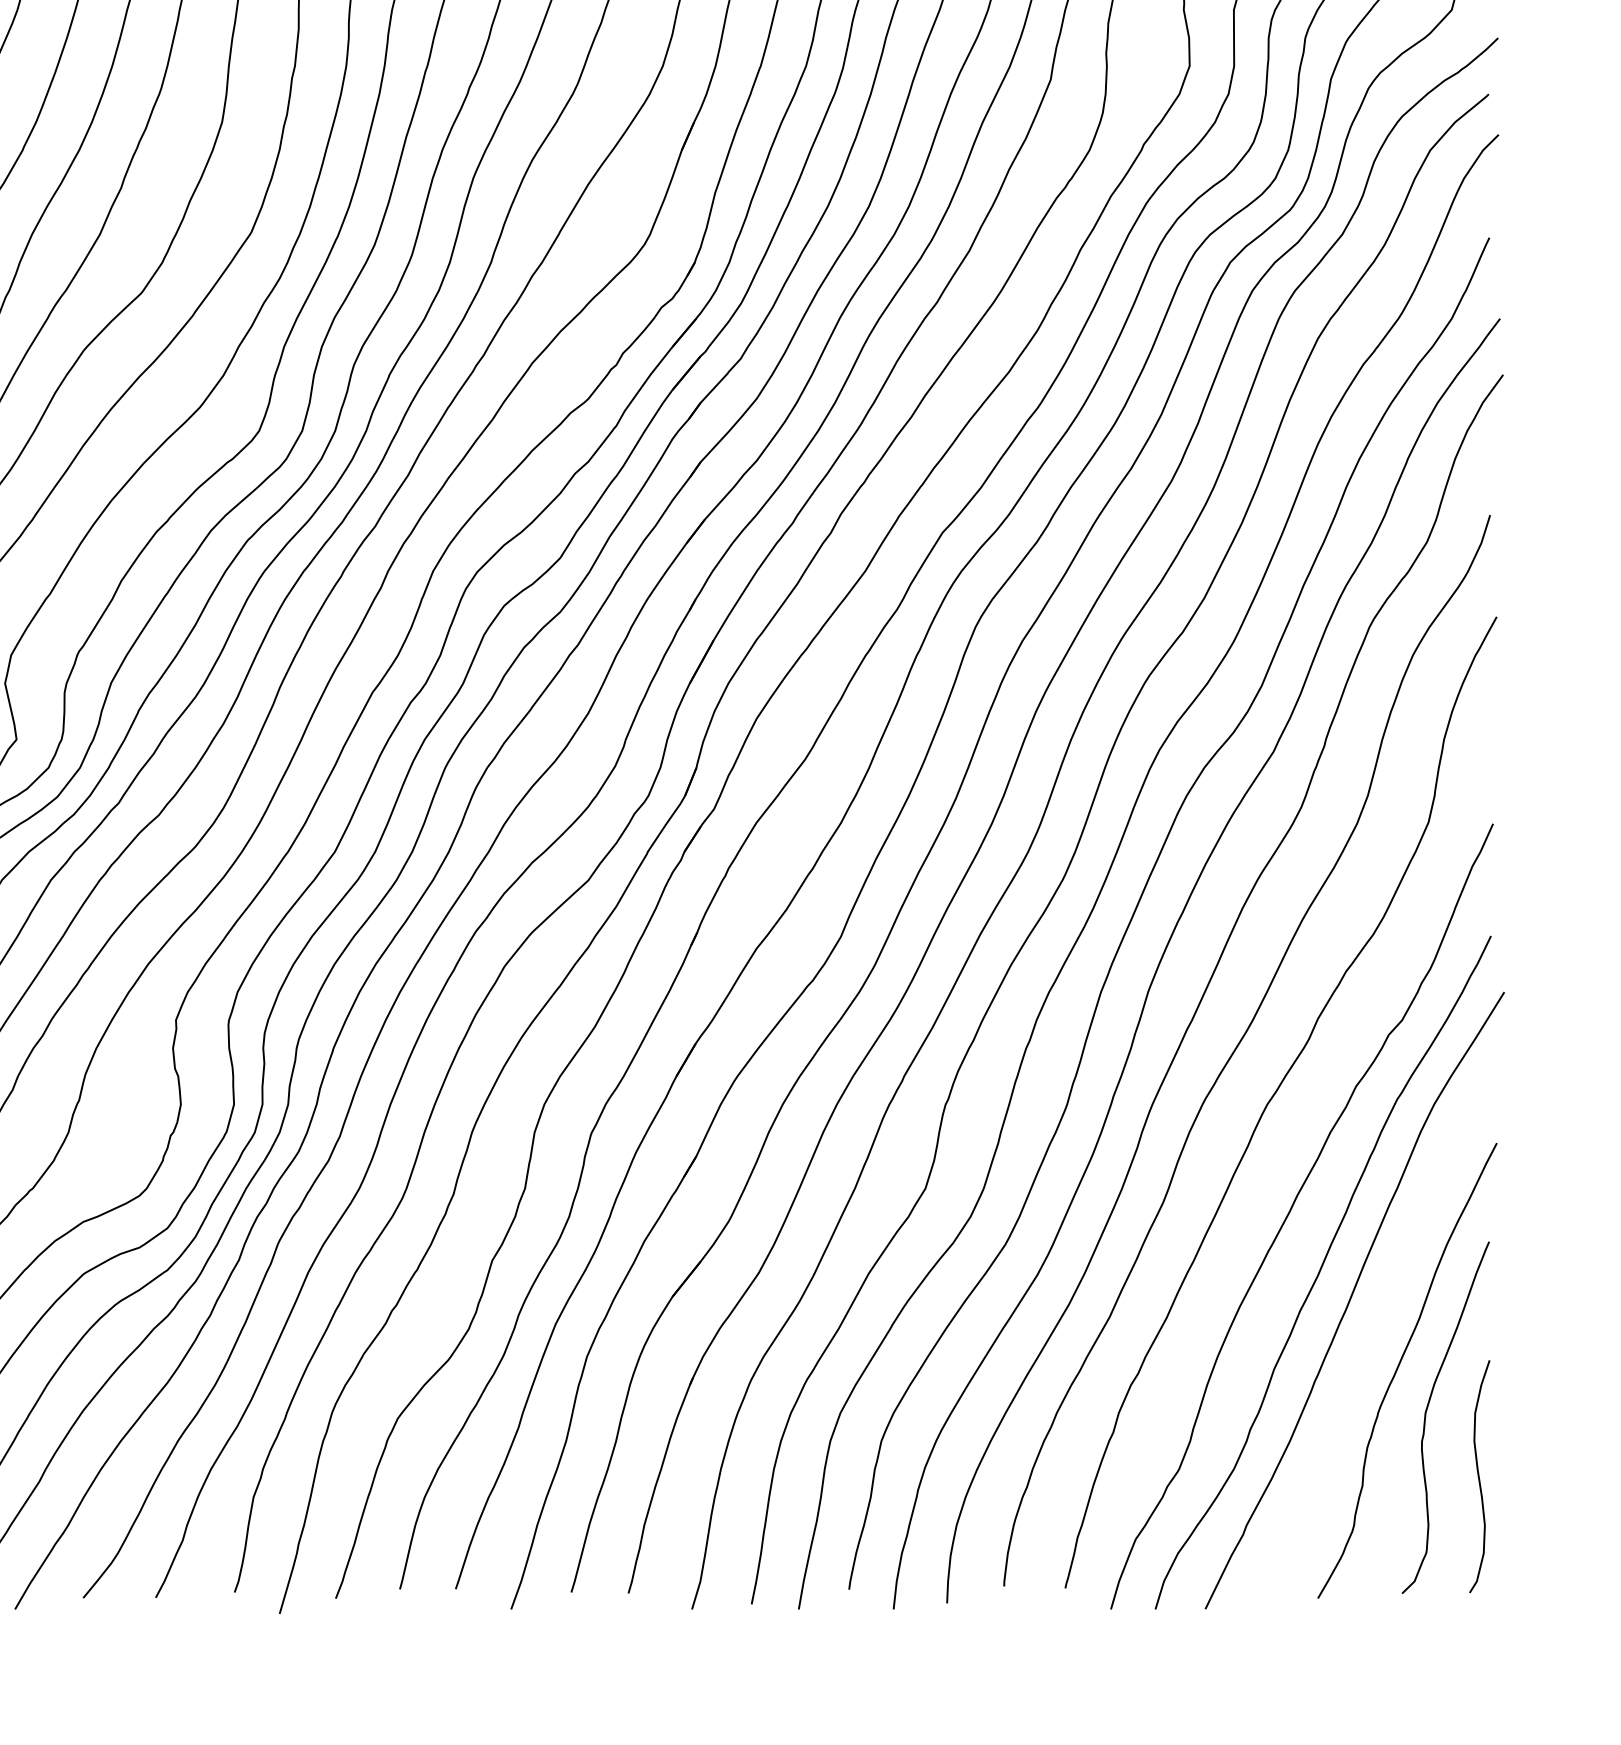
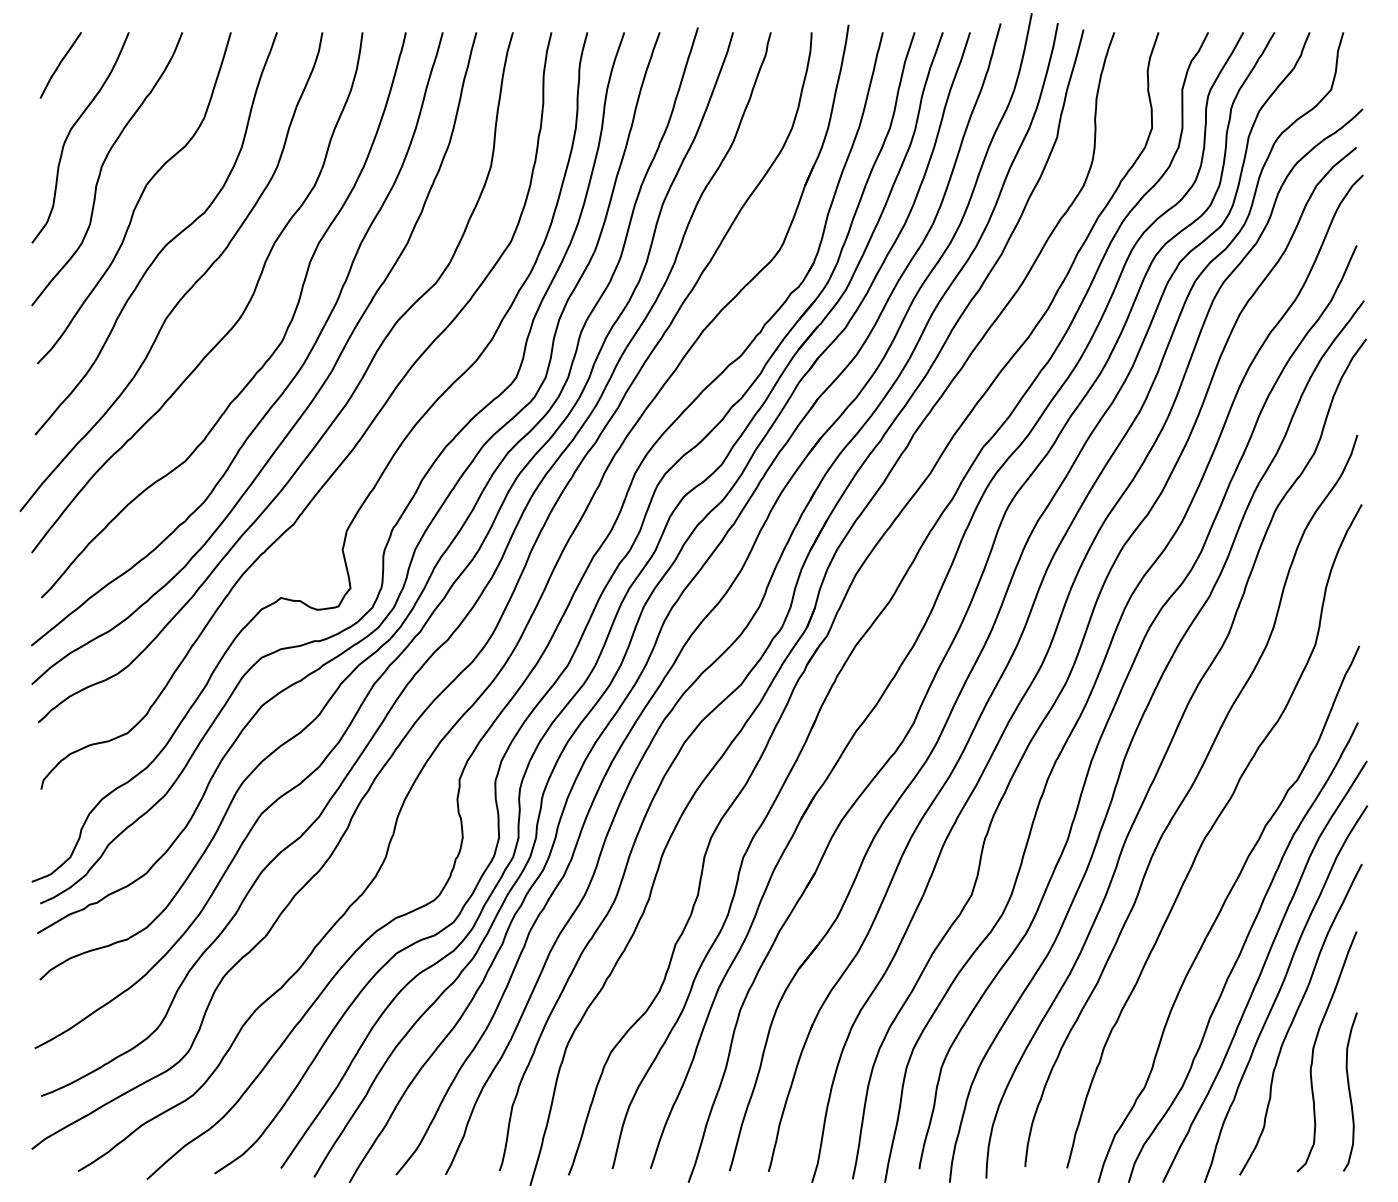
curve: (1377, 1329) -> (1280, 991), added

